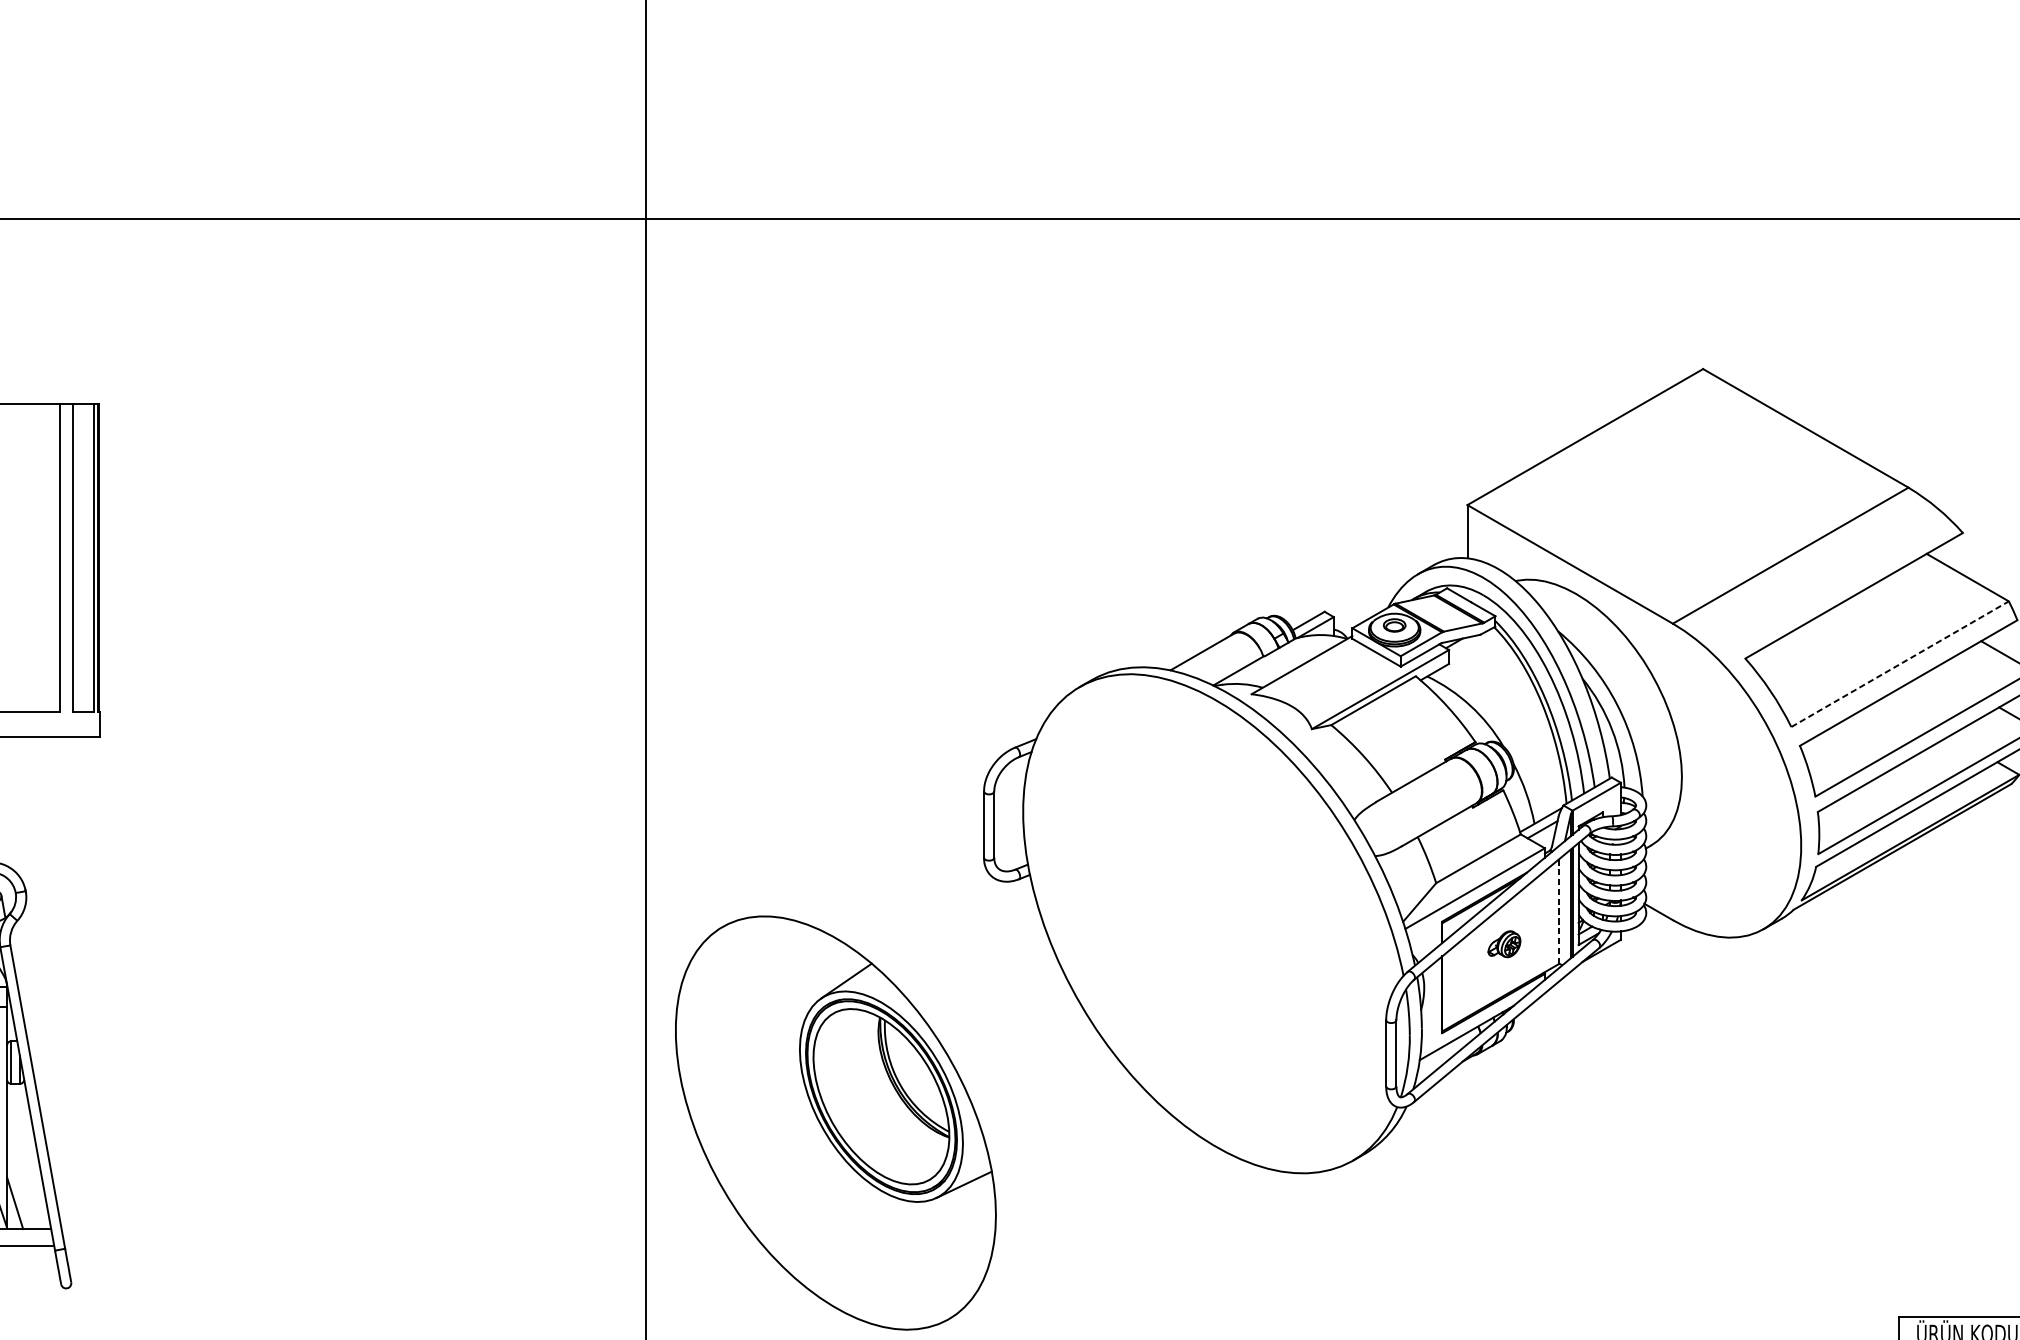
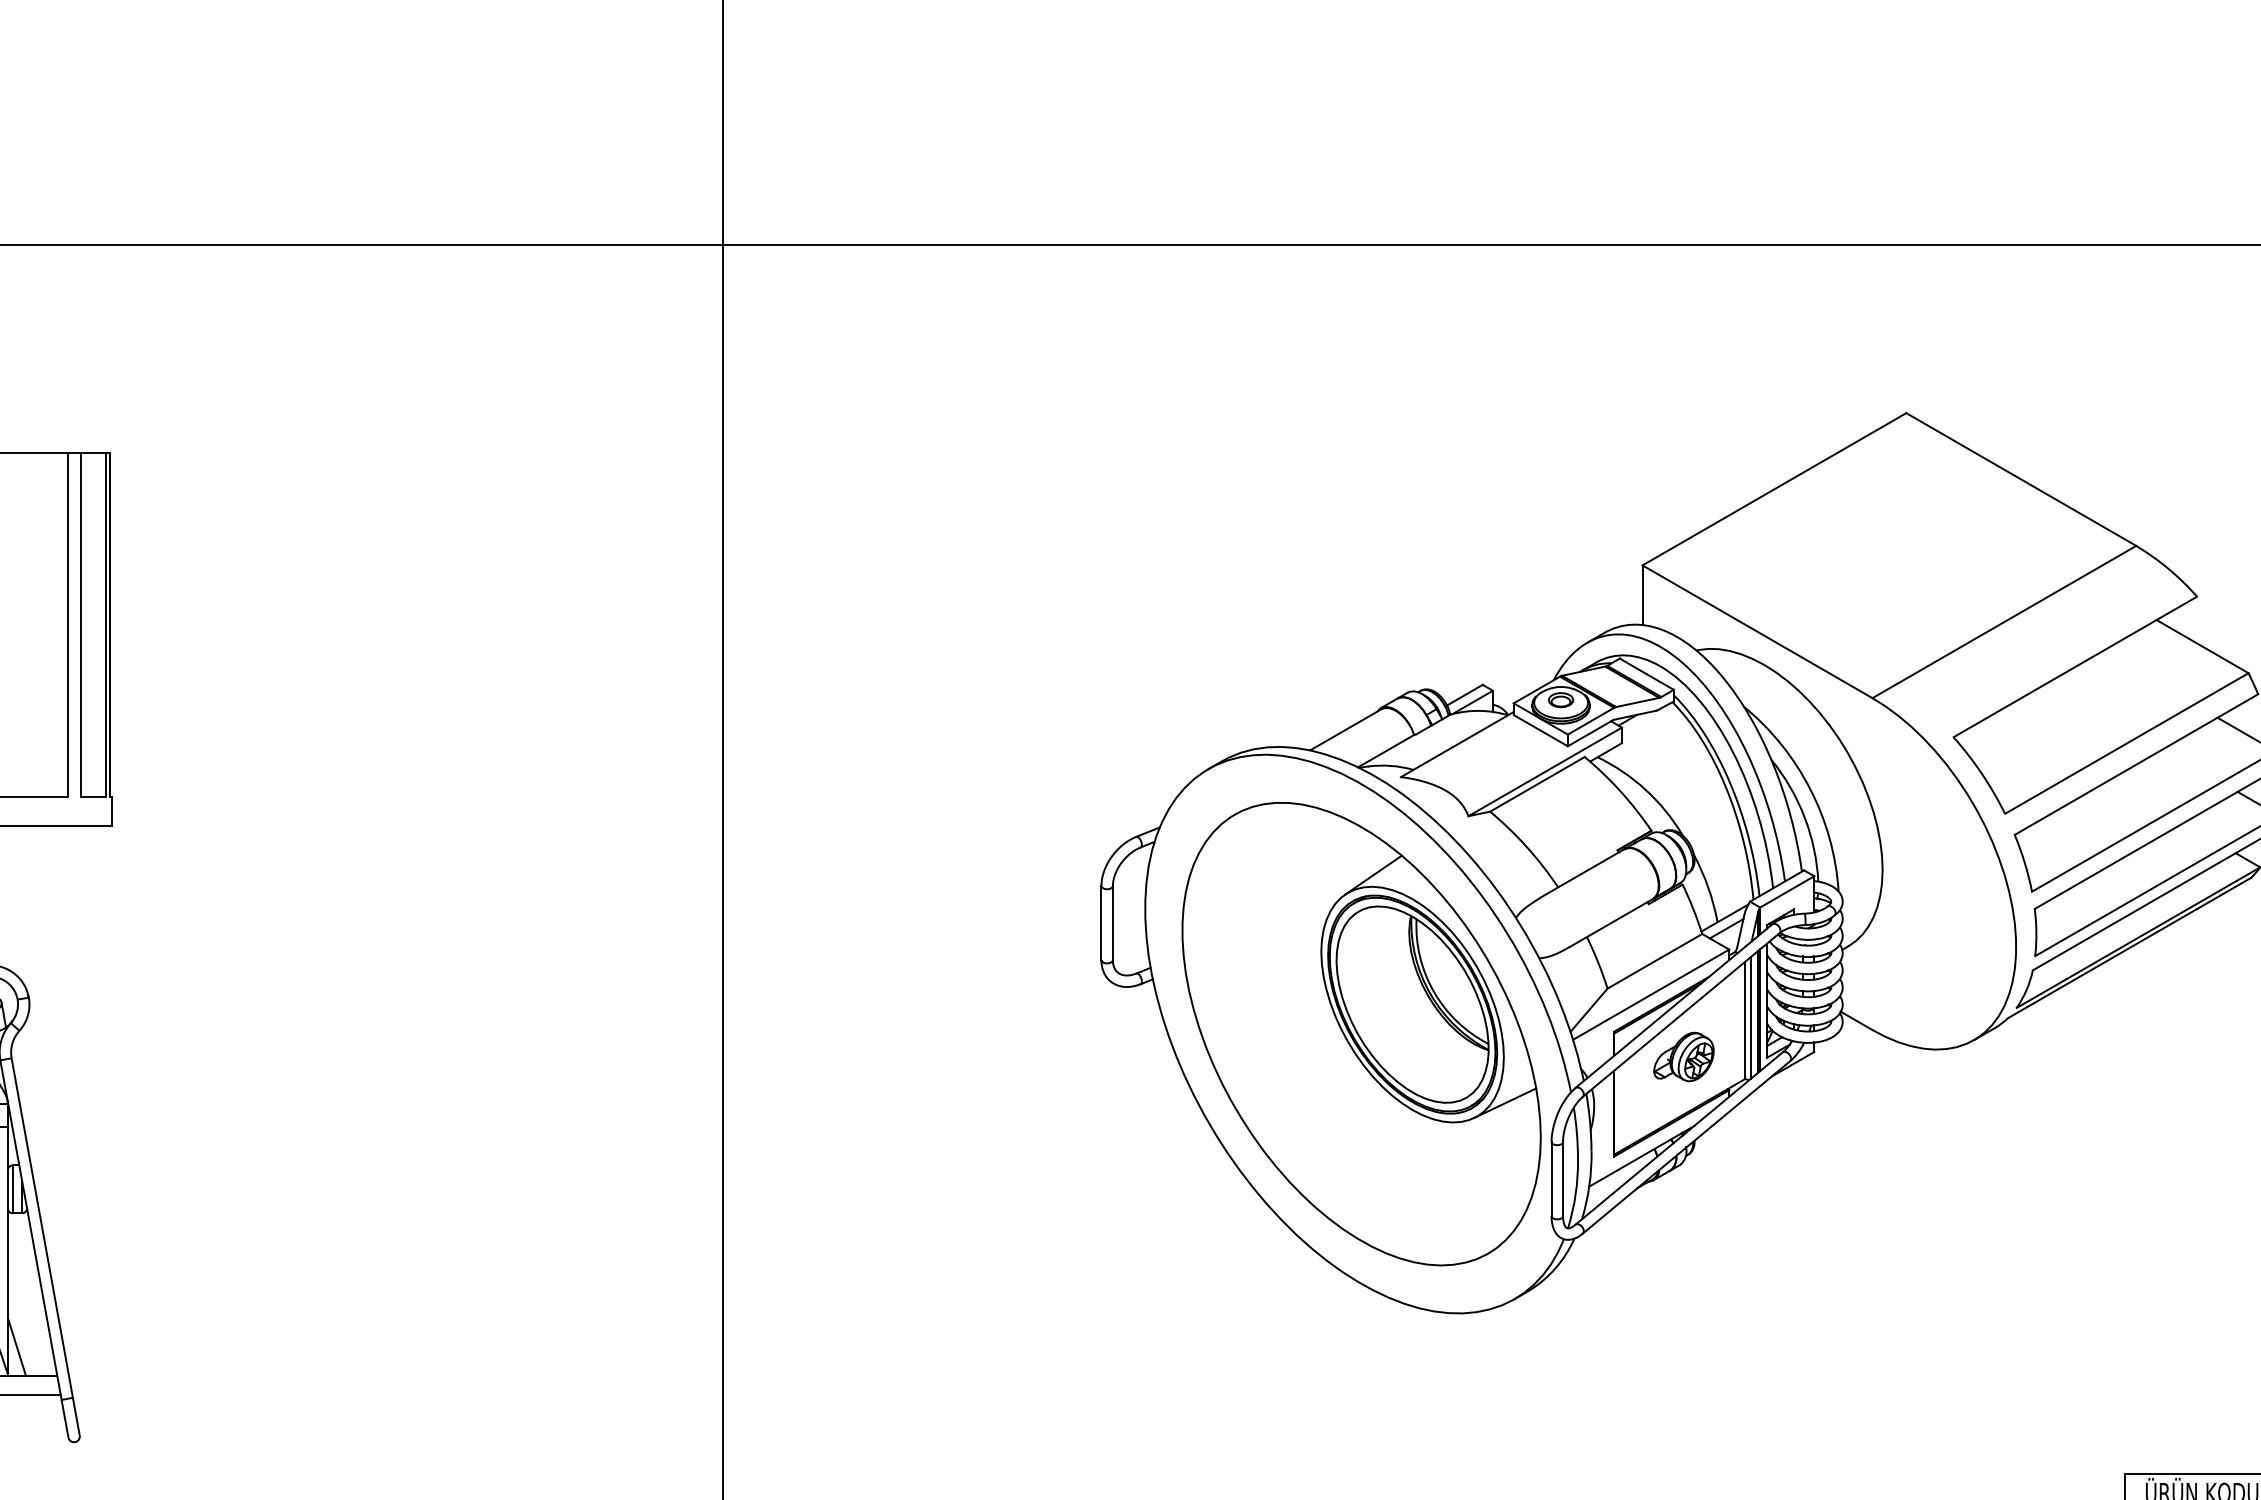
line: (1899, 664) -> (2126, 743), dashed -> solid
line: (1564, 908) -> (1751, 1017), added
line: (1559, 911) -> (1745, 1020), dashed -> solid
part: (1504, 943) -> (1683, 1056), size x1.67
part: (835, 1123) -> (1361, 1034), moved

